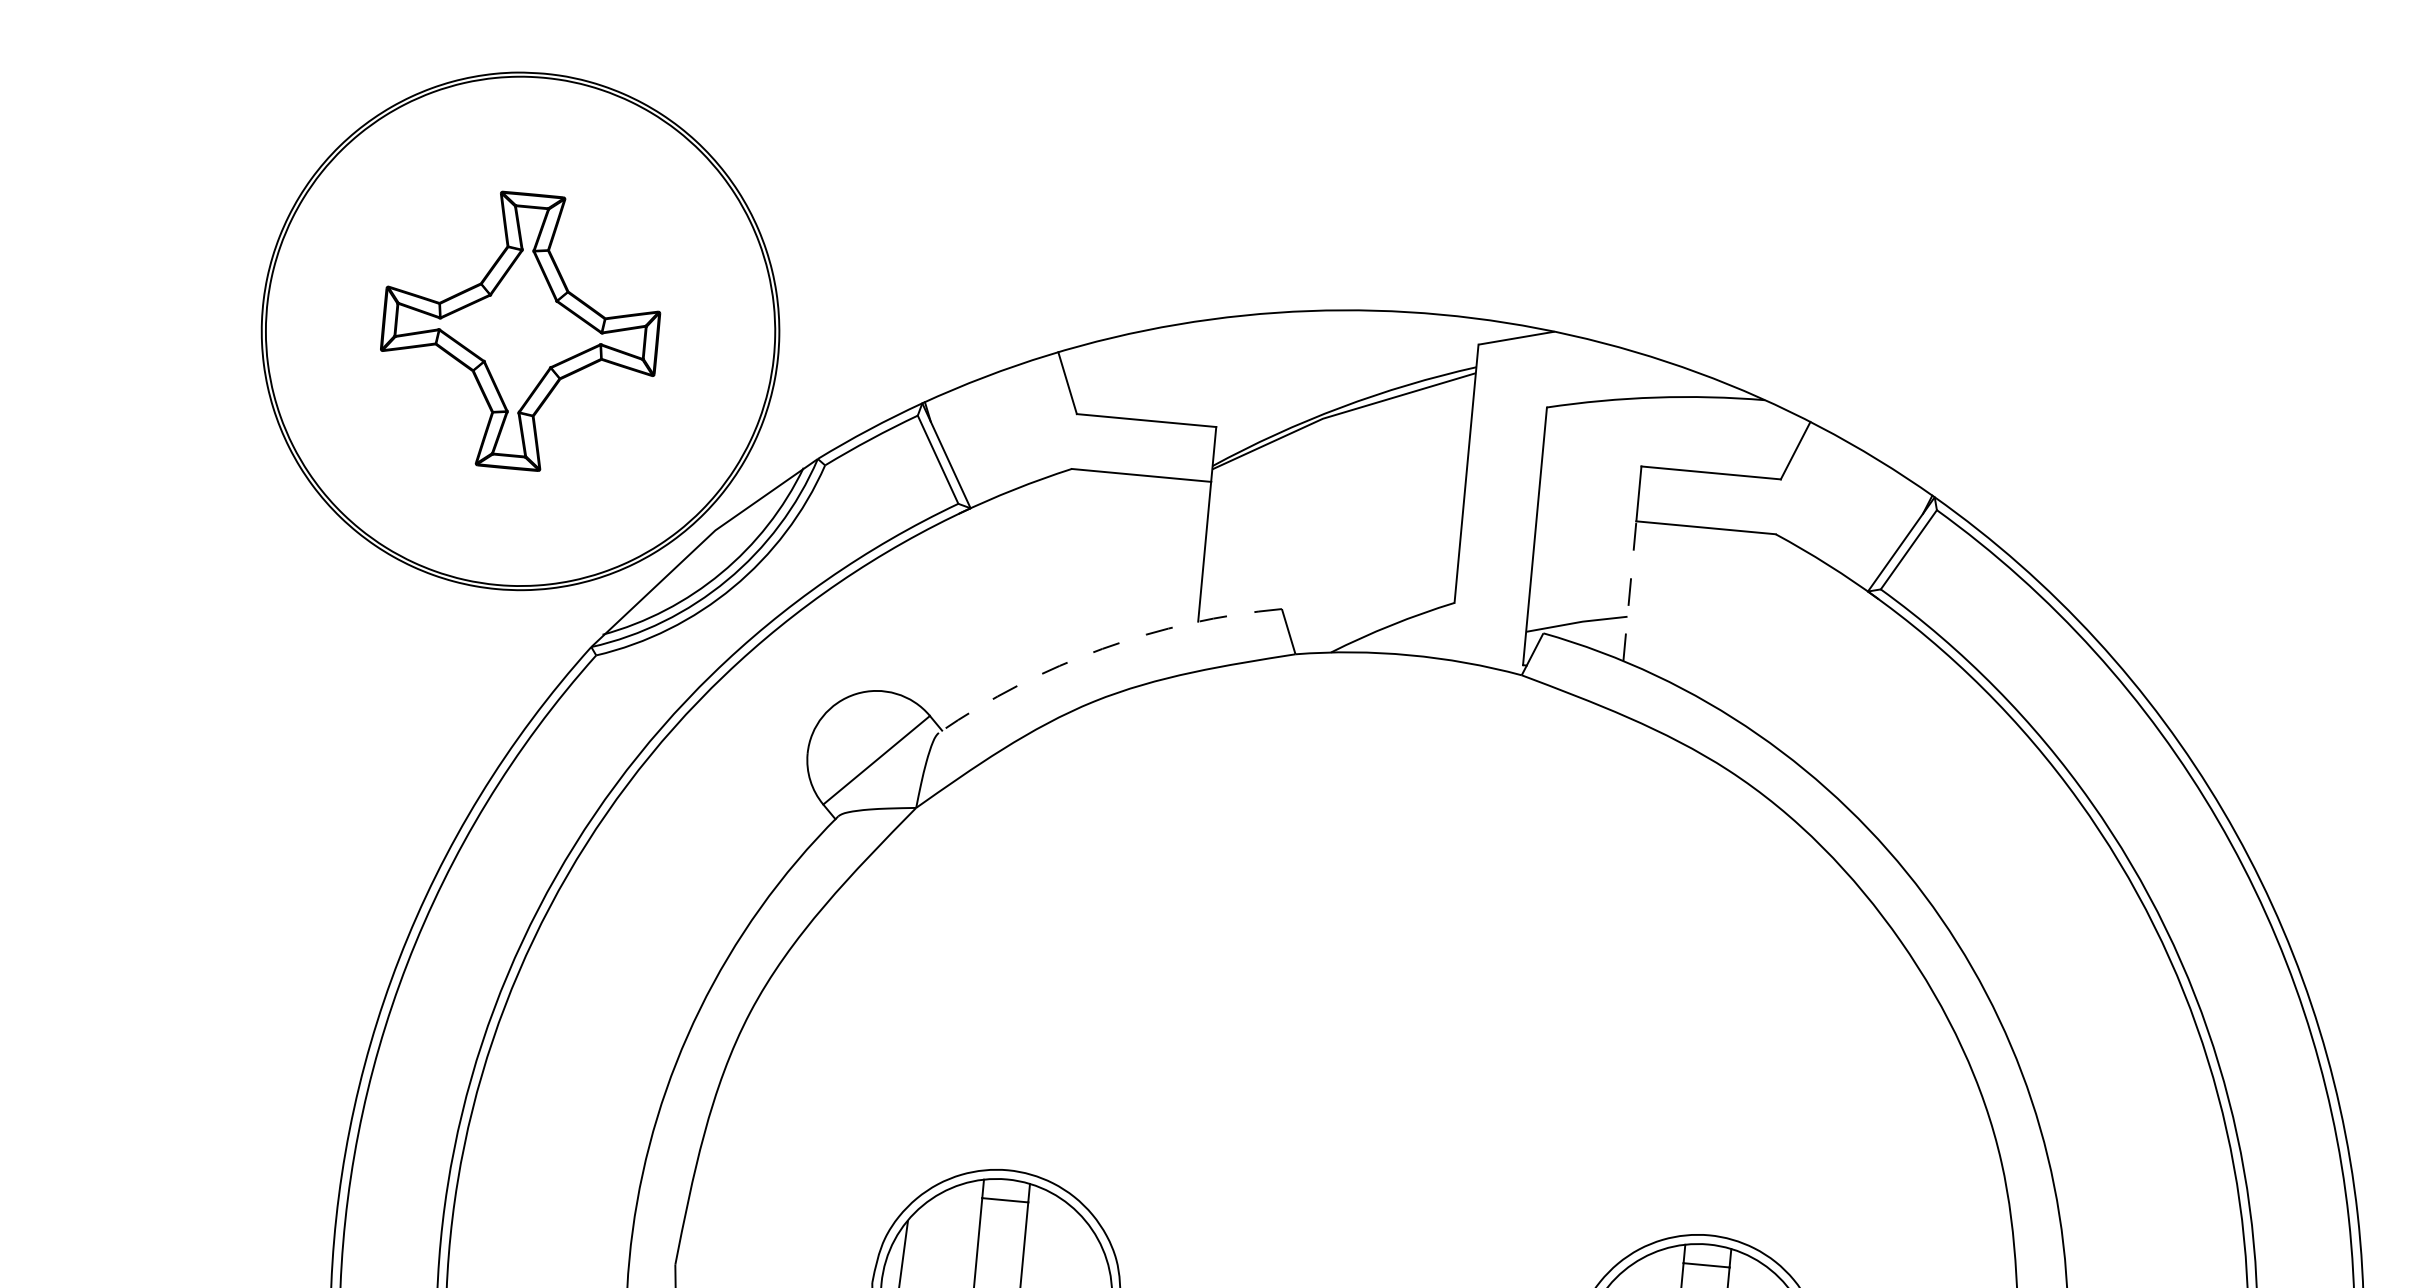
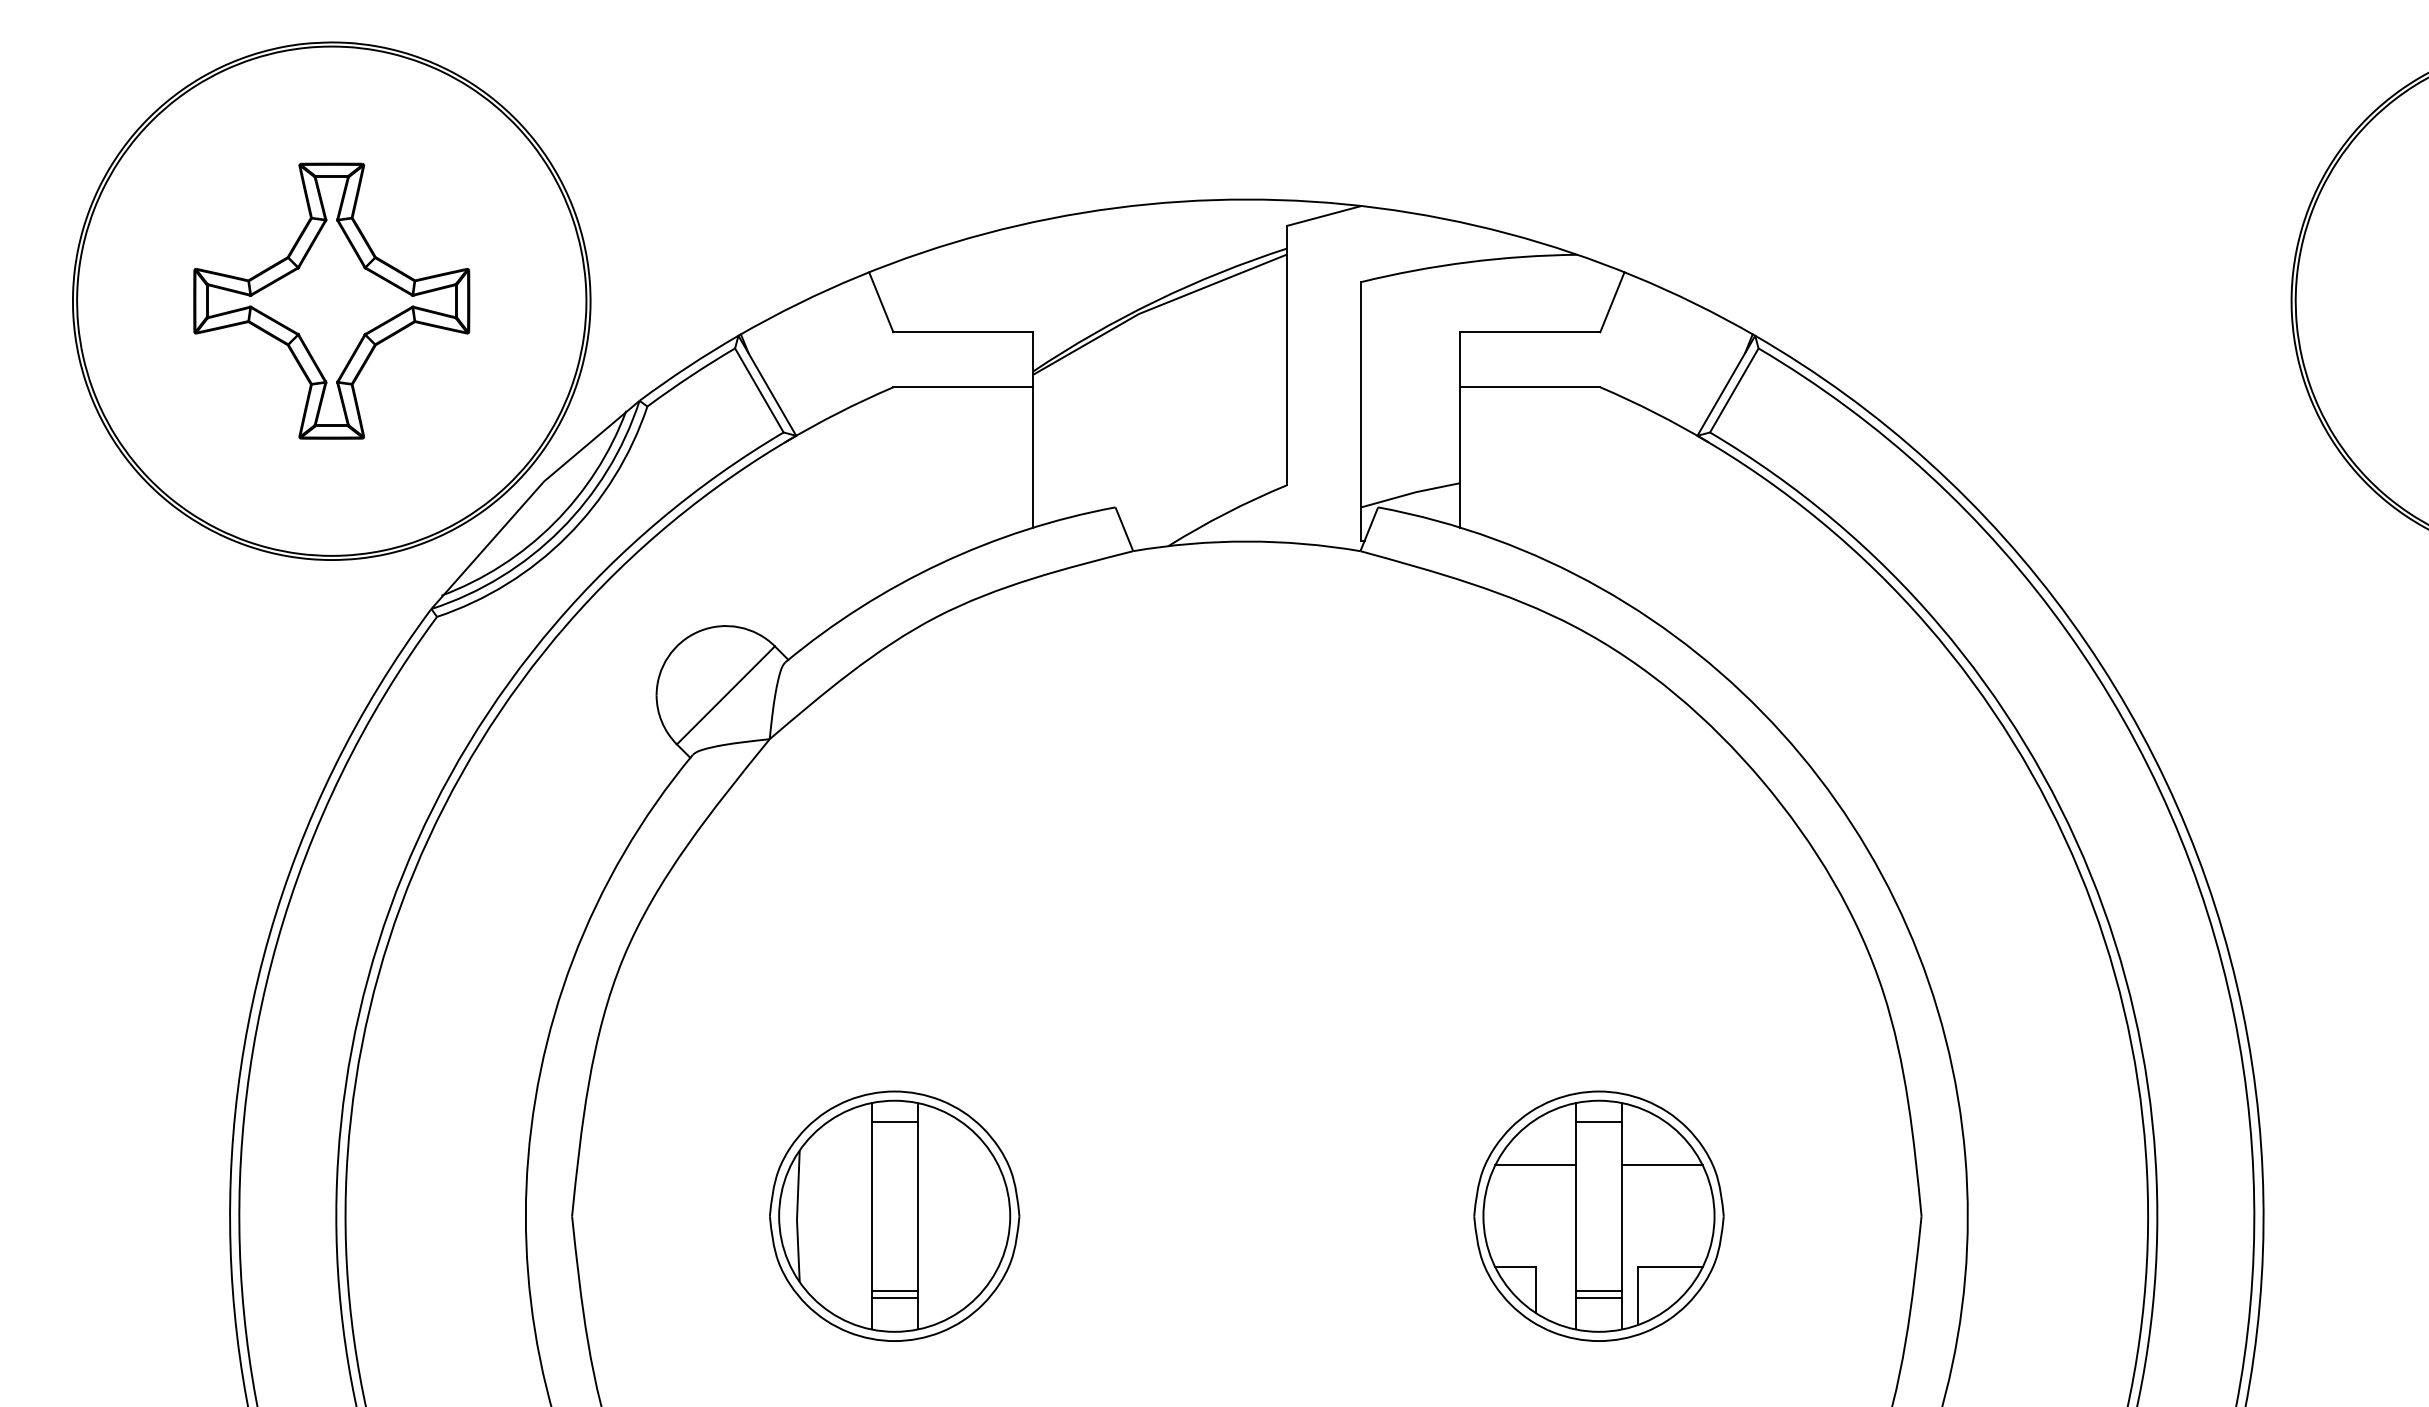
line: (1630, 590) -> (1460, 456), dashed -> solid
arc: (1102, 648) -> (940, 563), dashed -> solid

